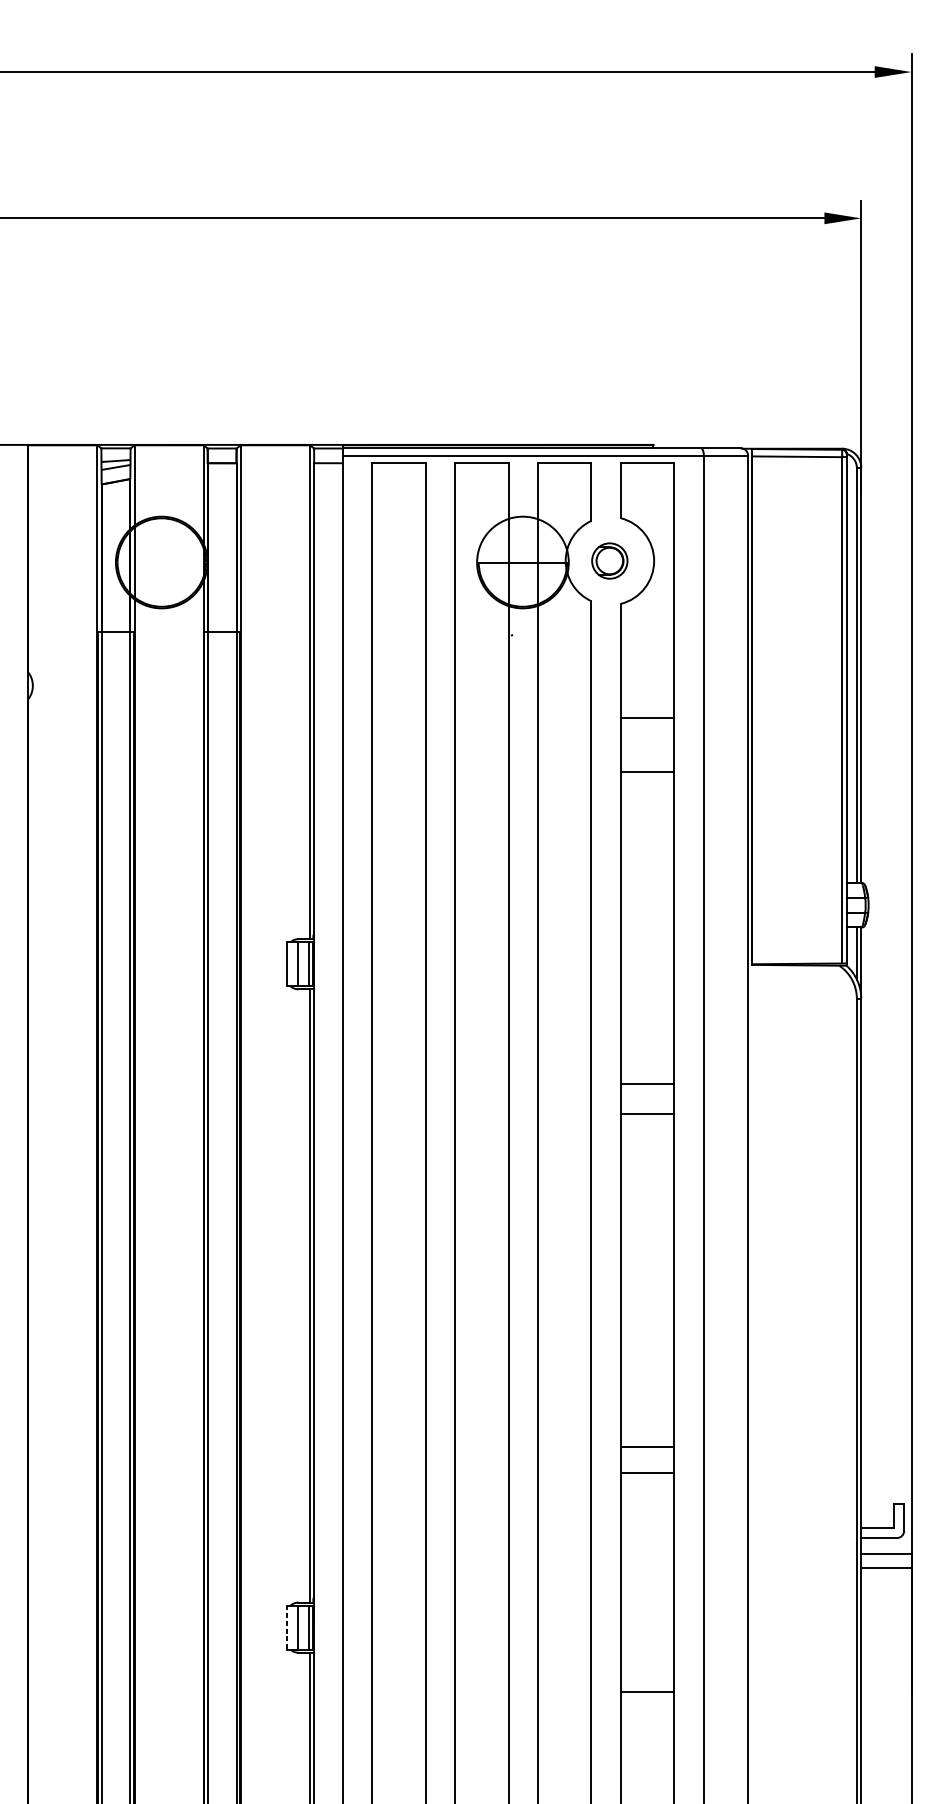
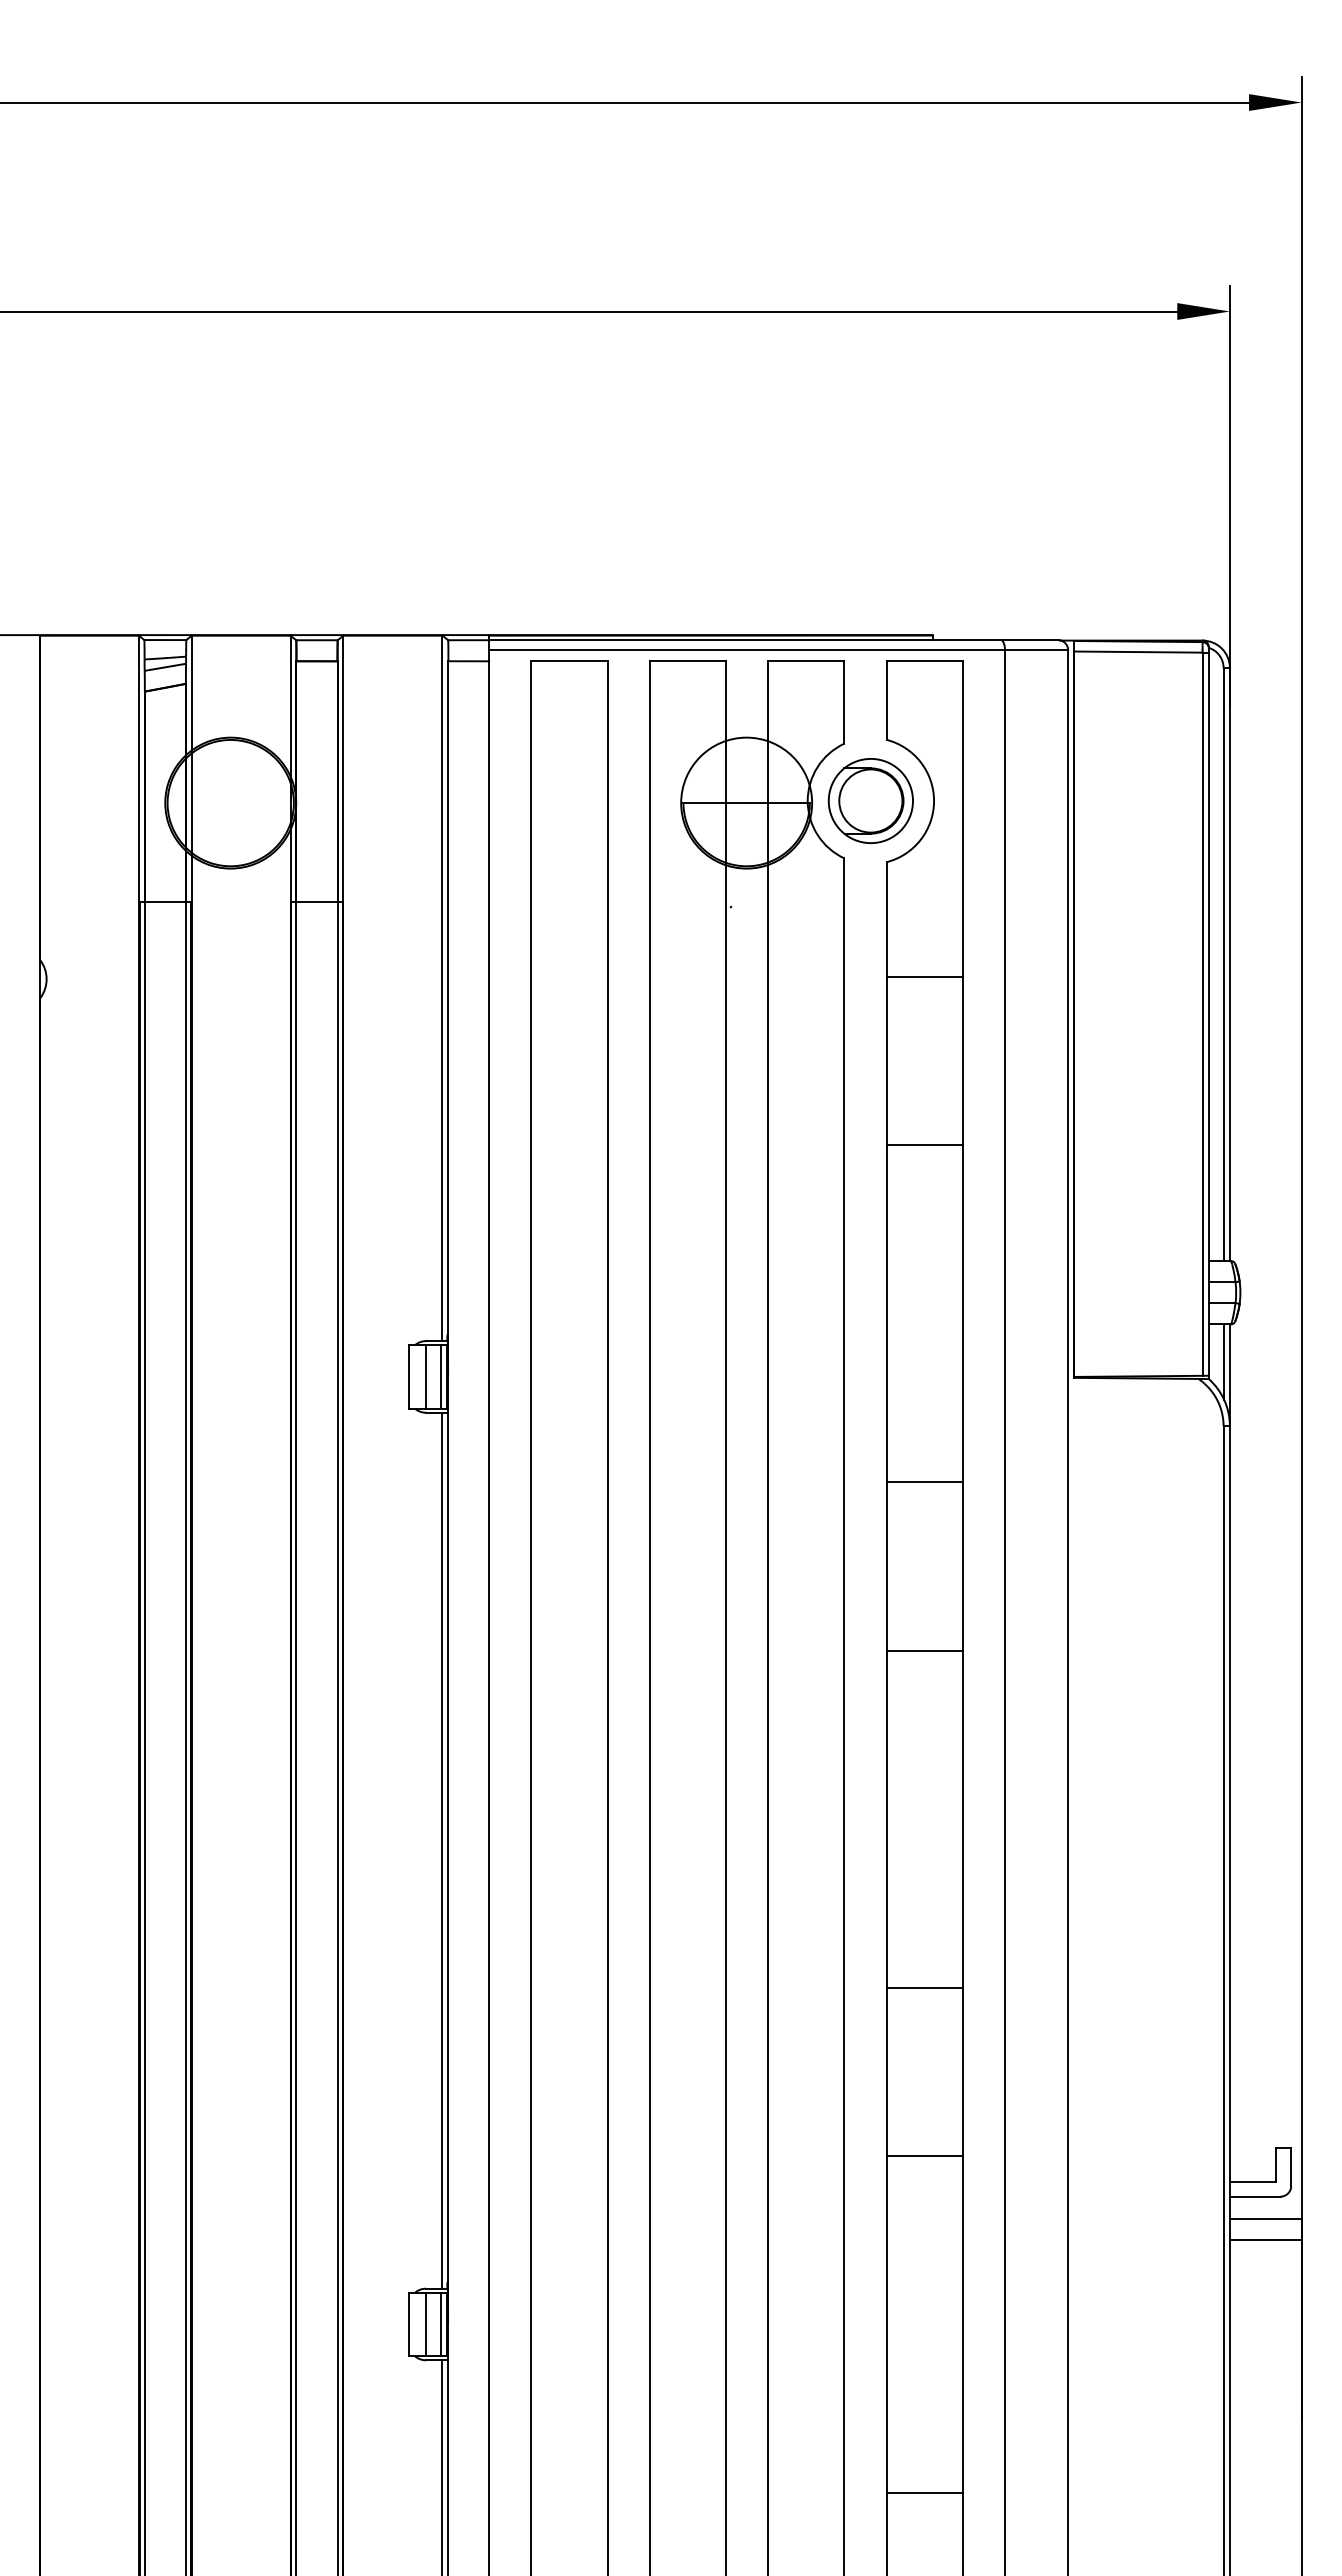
part: (609, 560) -> (870, 800), size x1.67
line: (647, 717) -> (924, 976), moved
line: (647, 772) -> (924, 1145), moved
line: (647, 1084) -> (924, 1482), moved
line: (647, 1113) -> (924, 1650), moved
line: (647, 1447) -> (924, 1987), moved
line: (647, 1473) -> (924, 2156), moved
line: (286, 1627) -> (409, 2324), dashed -> solid
line: (647, 1692) -> (924, 2492), moved

